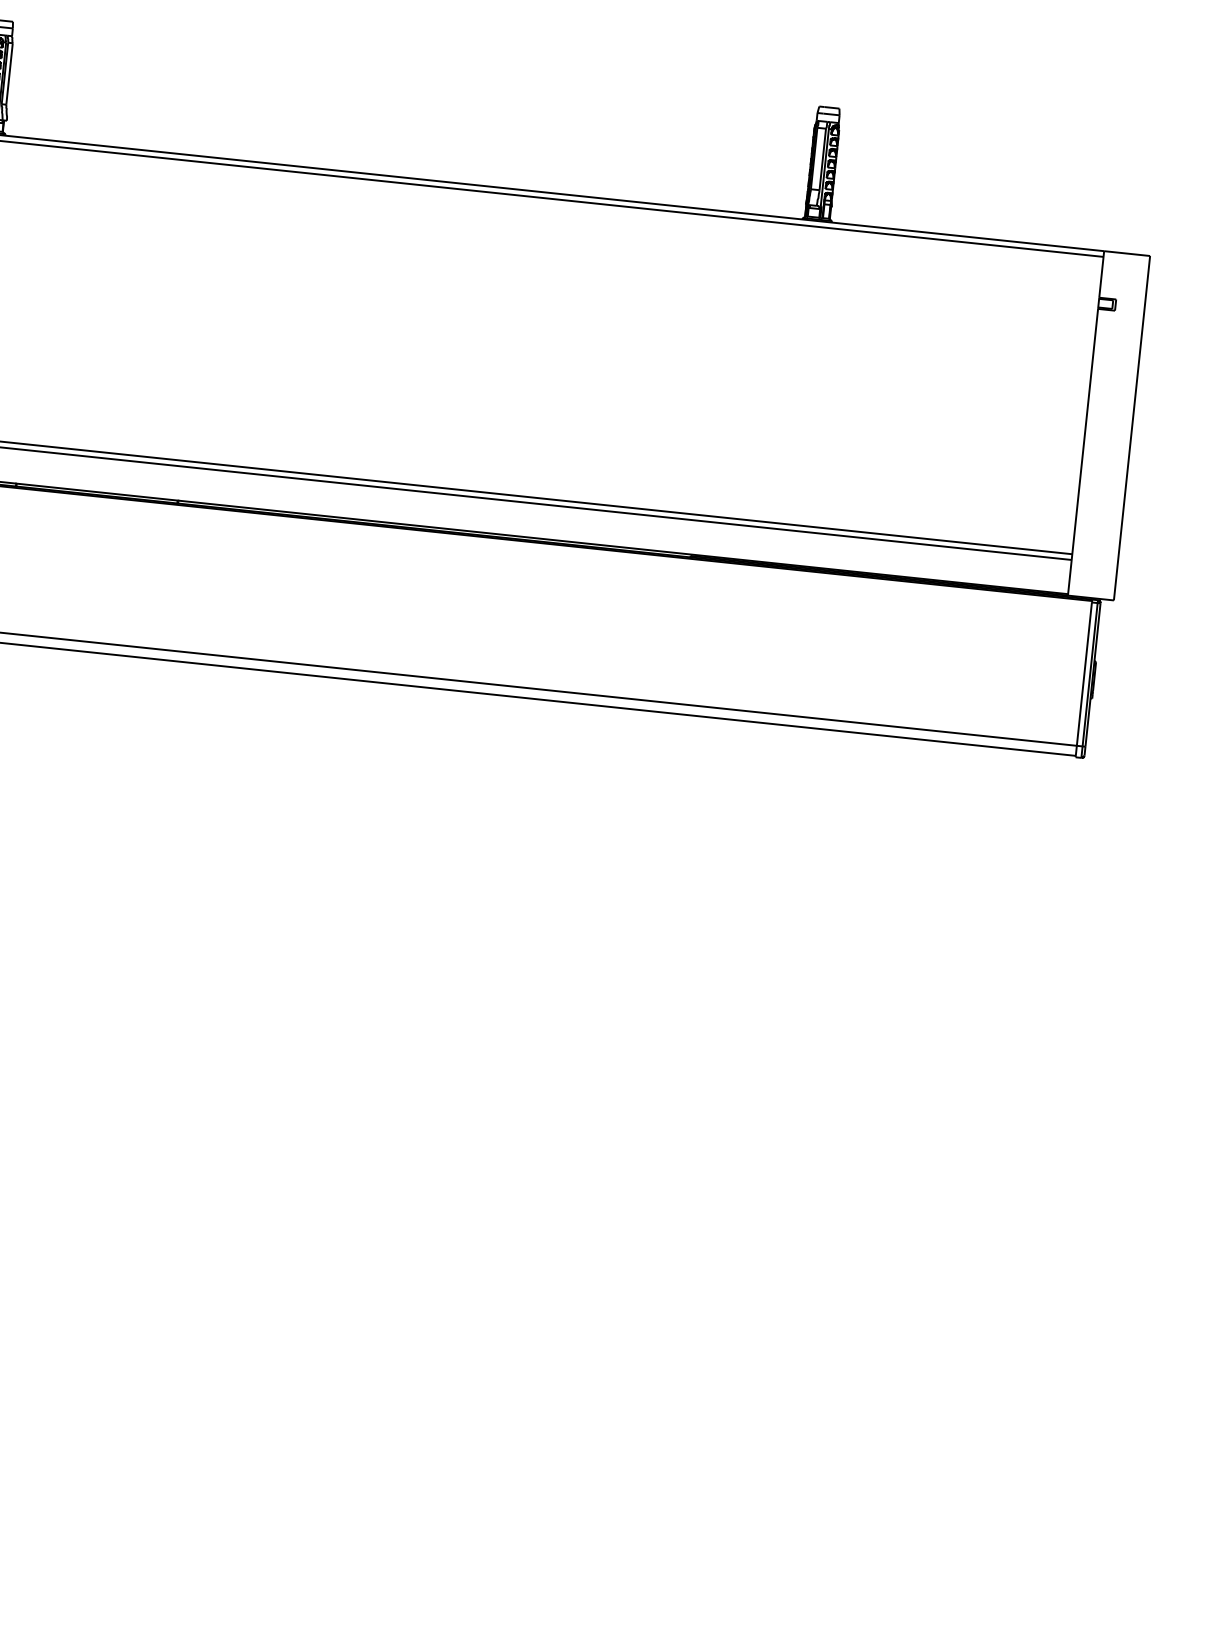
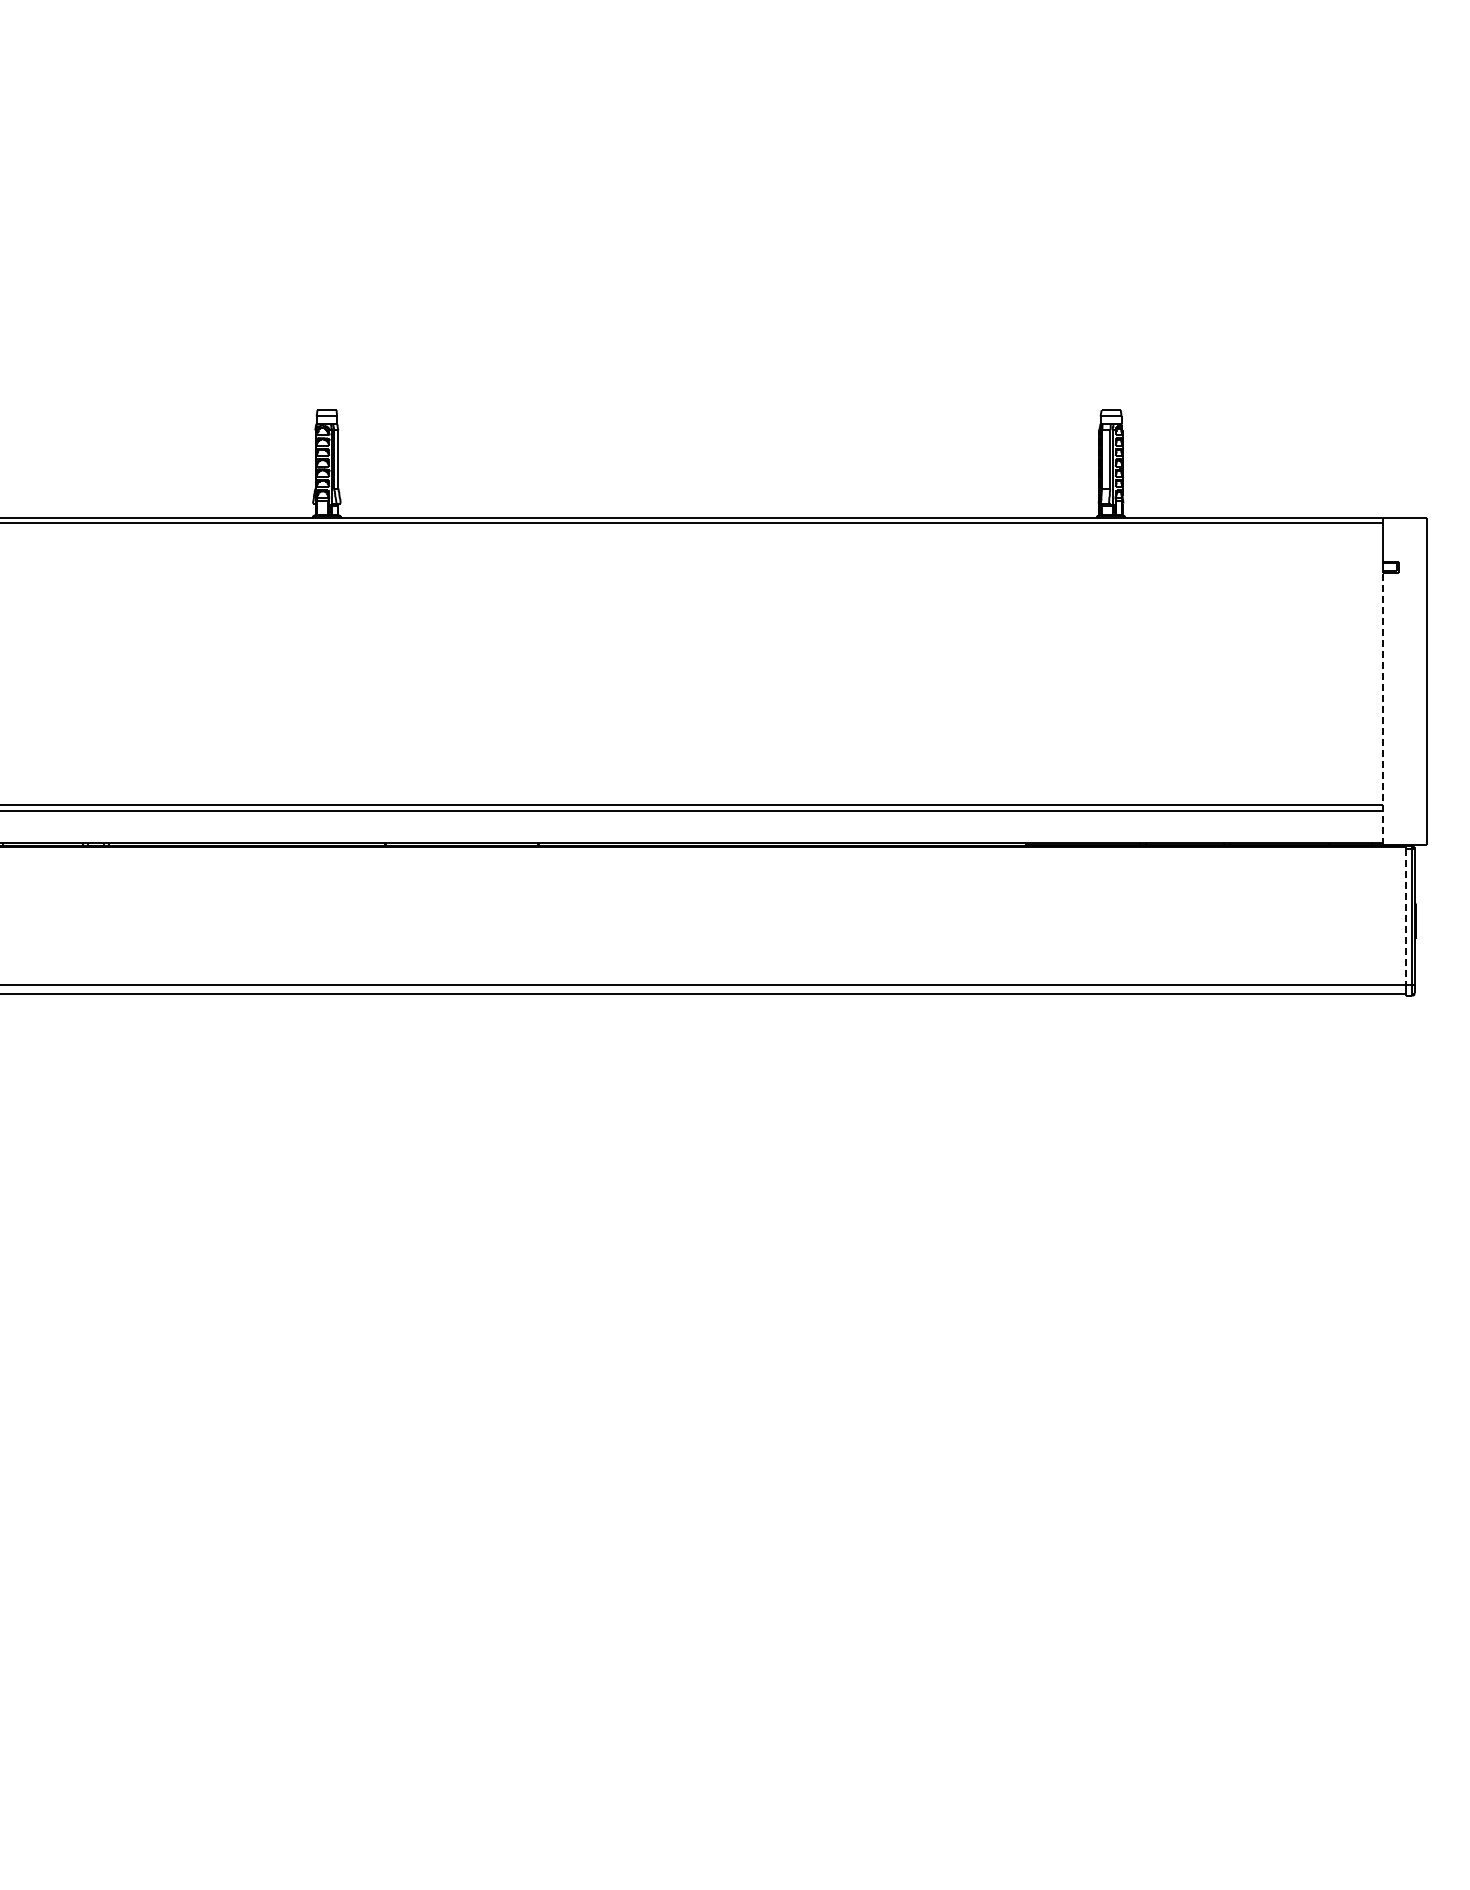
line: (1083, 452) -> (1383, 708), solid -> dashed
line: (1084, 674) -> (1406, 917), solid -> dashed

